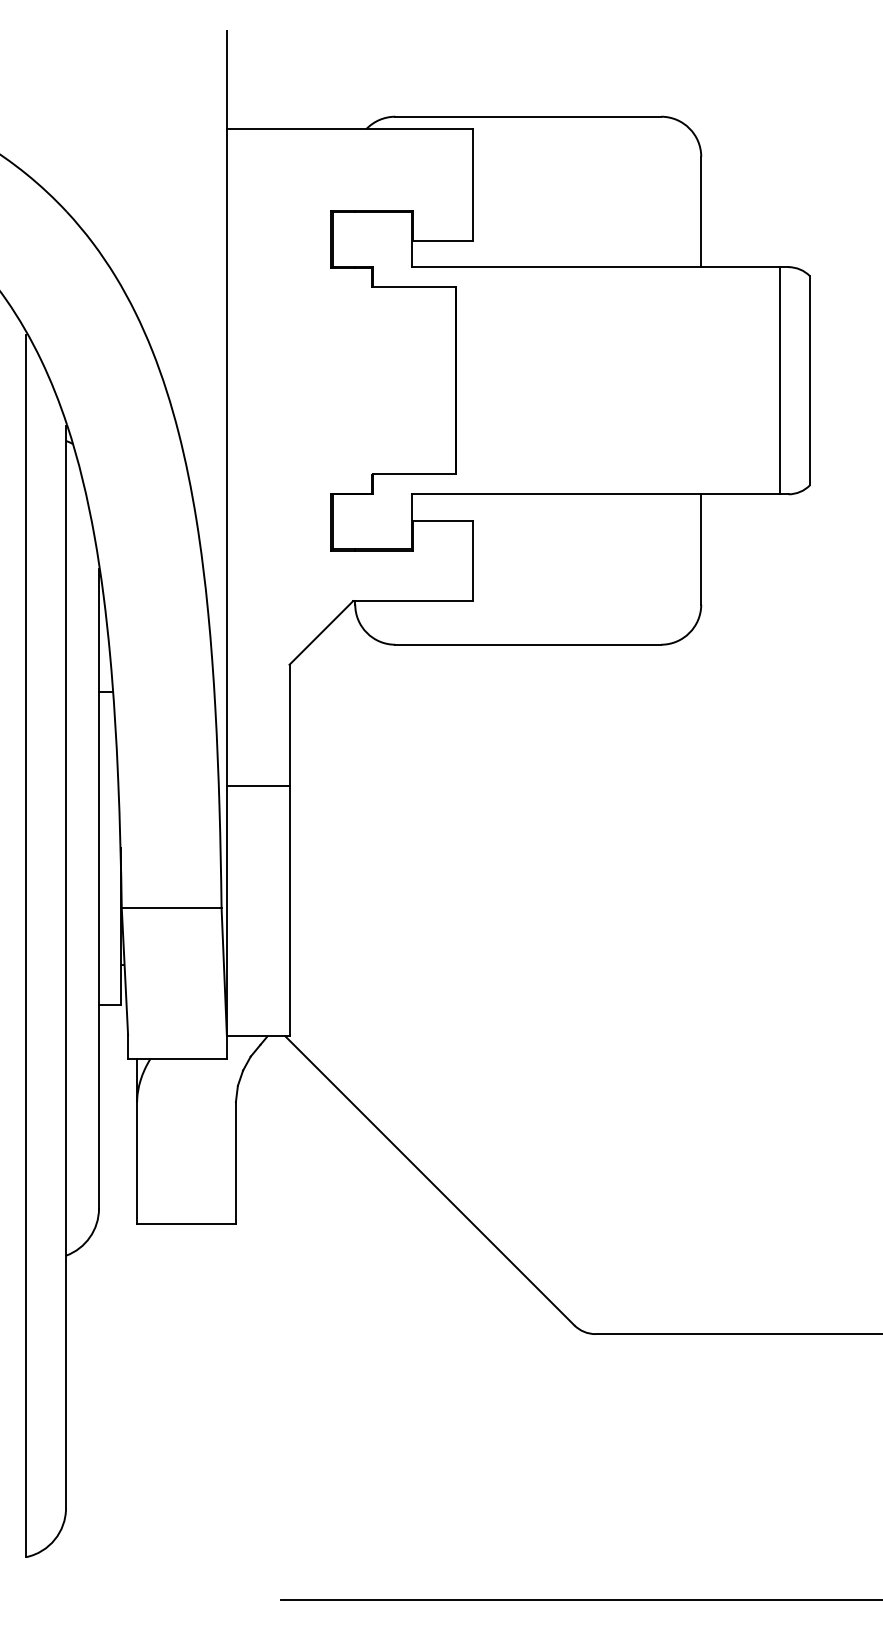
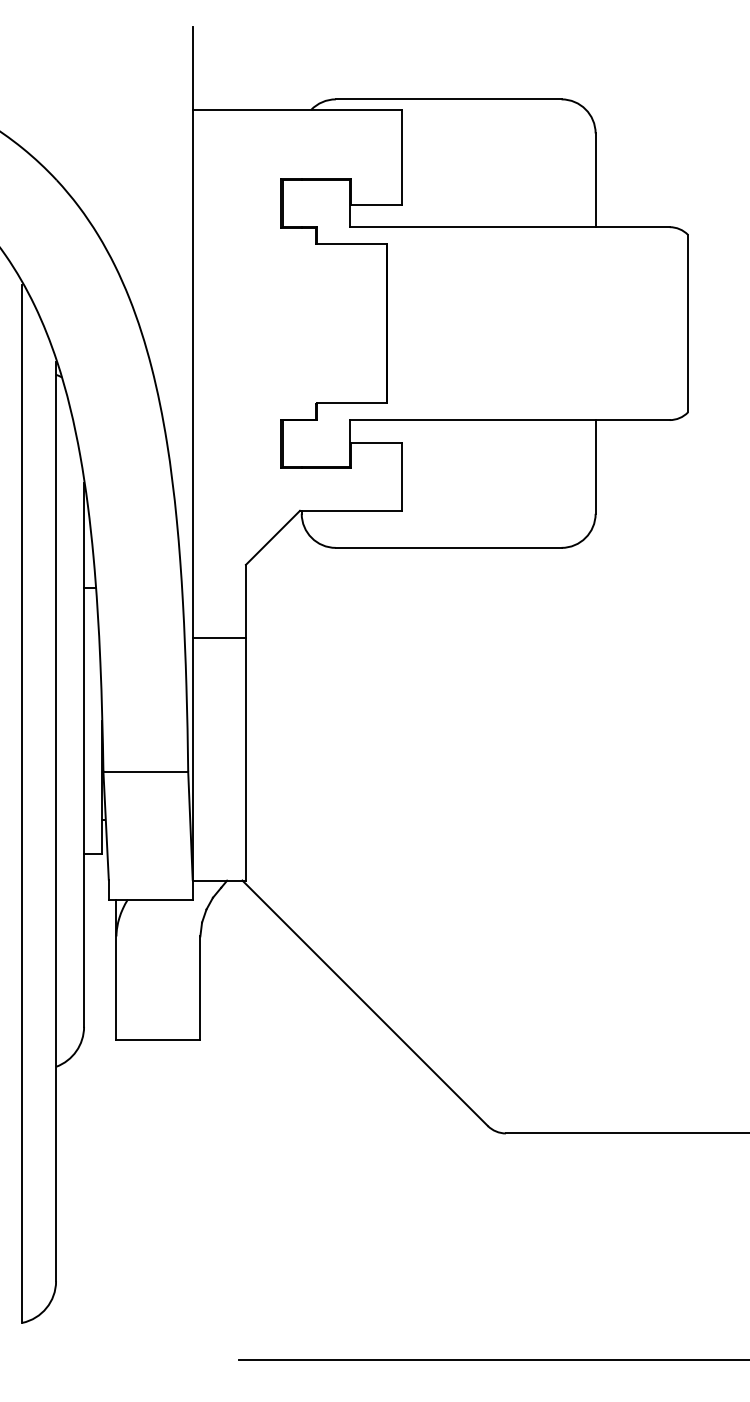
line: (779, 380) -> (662, 323), removed
line: (257, 785) -> (218, 637), moved

